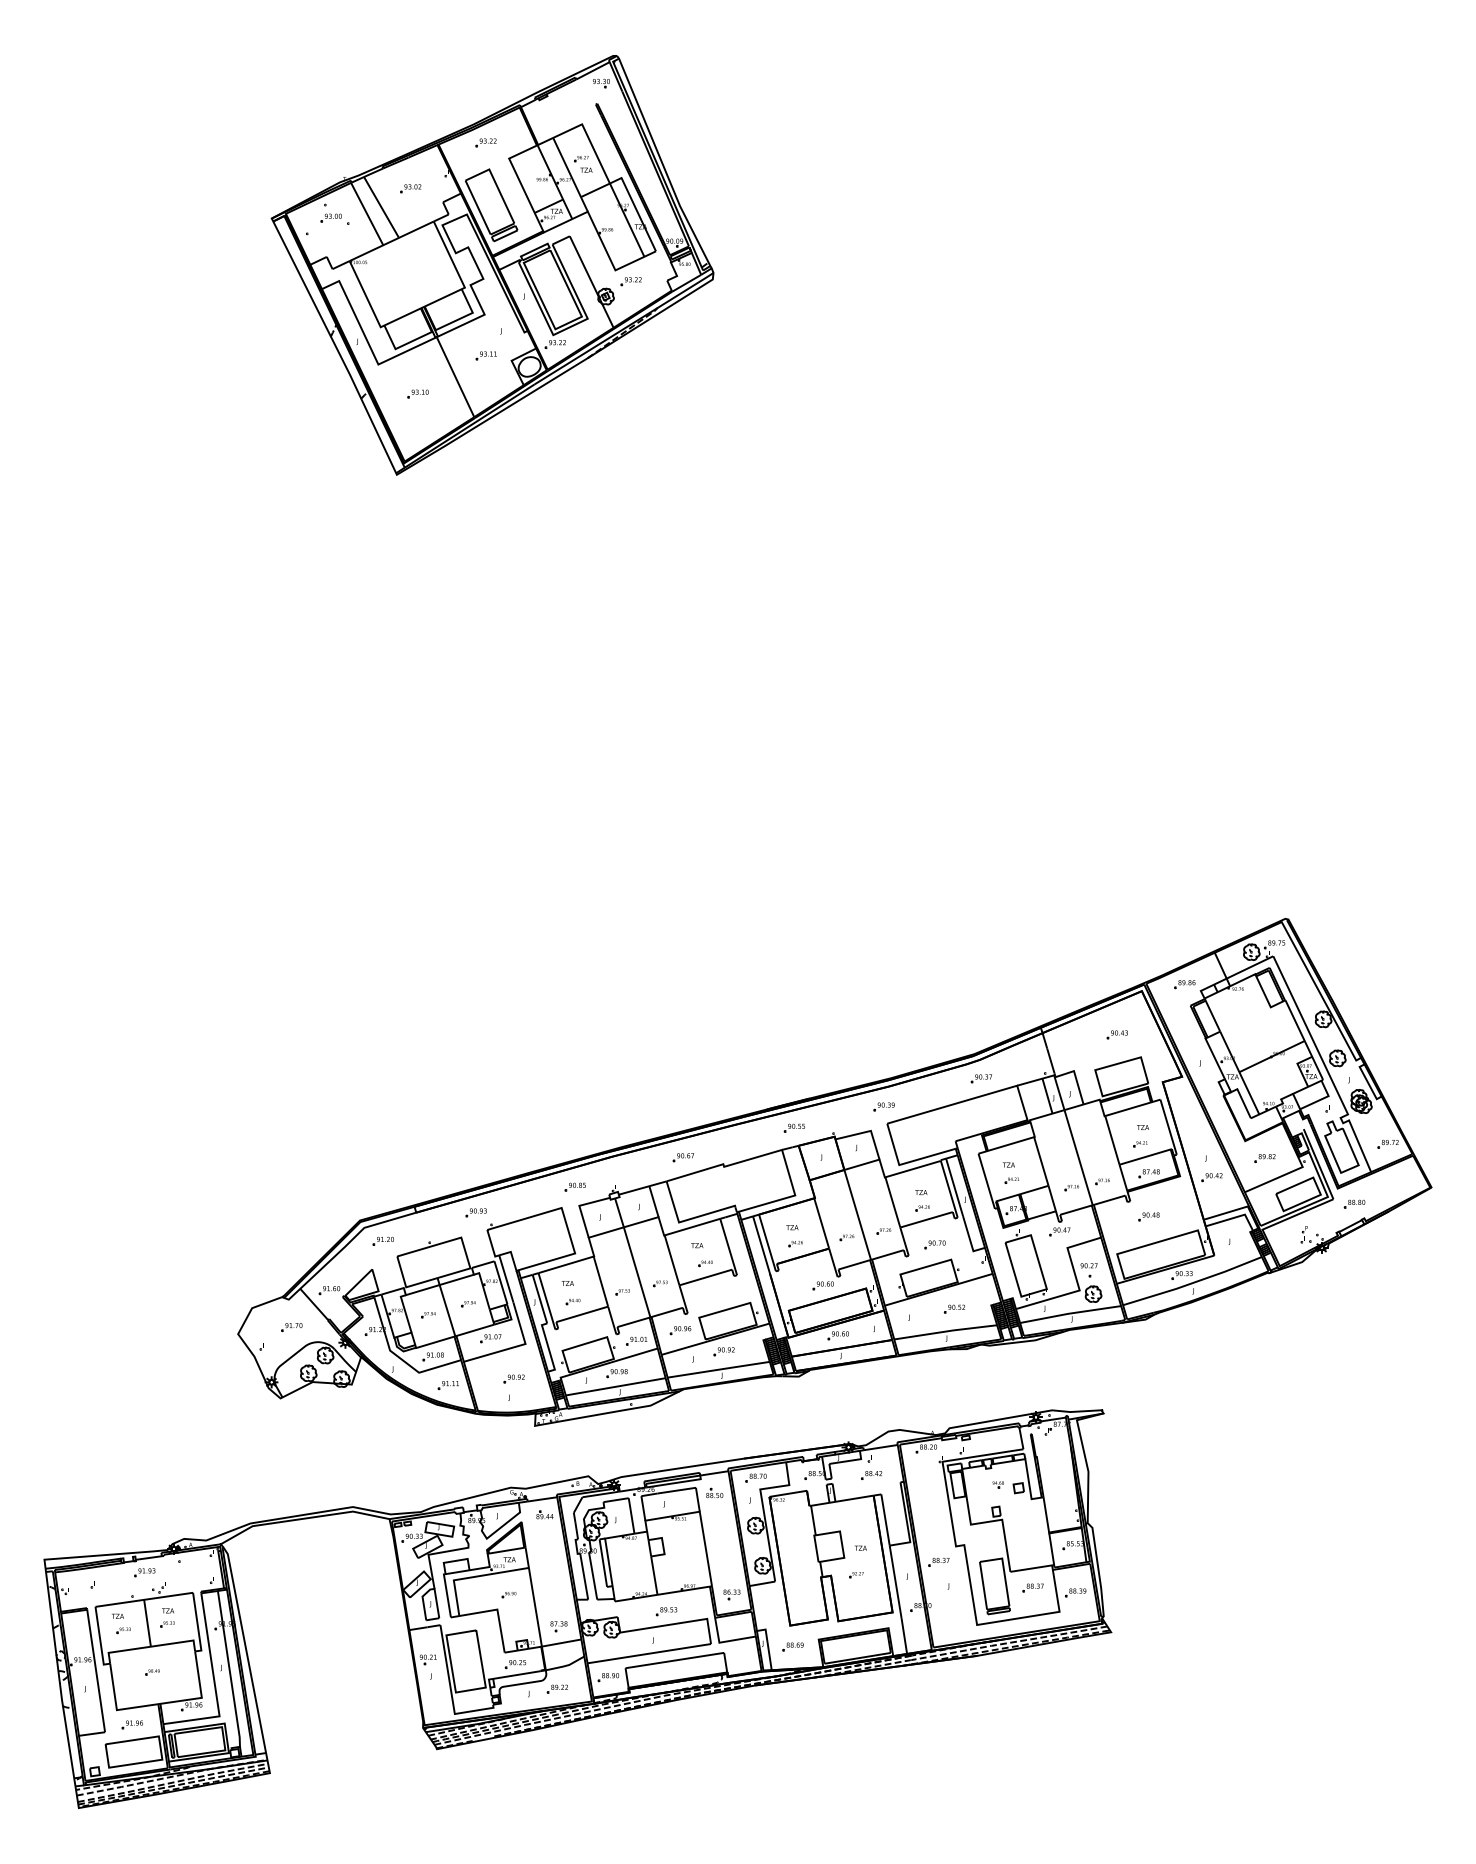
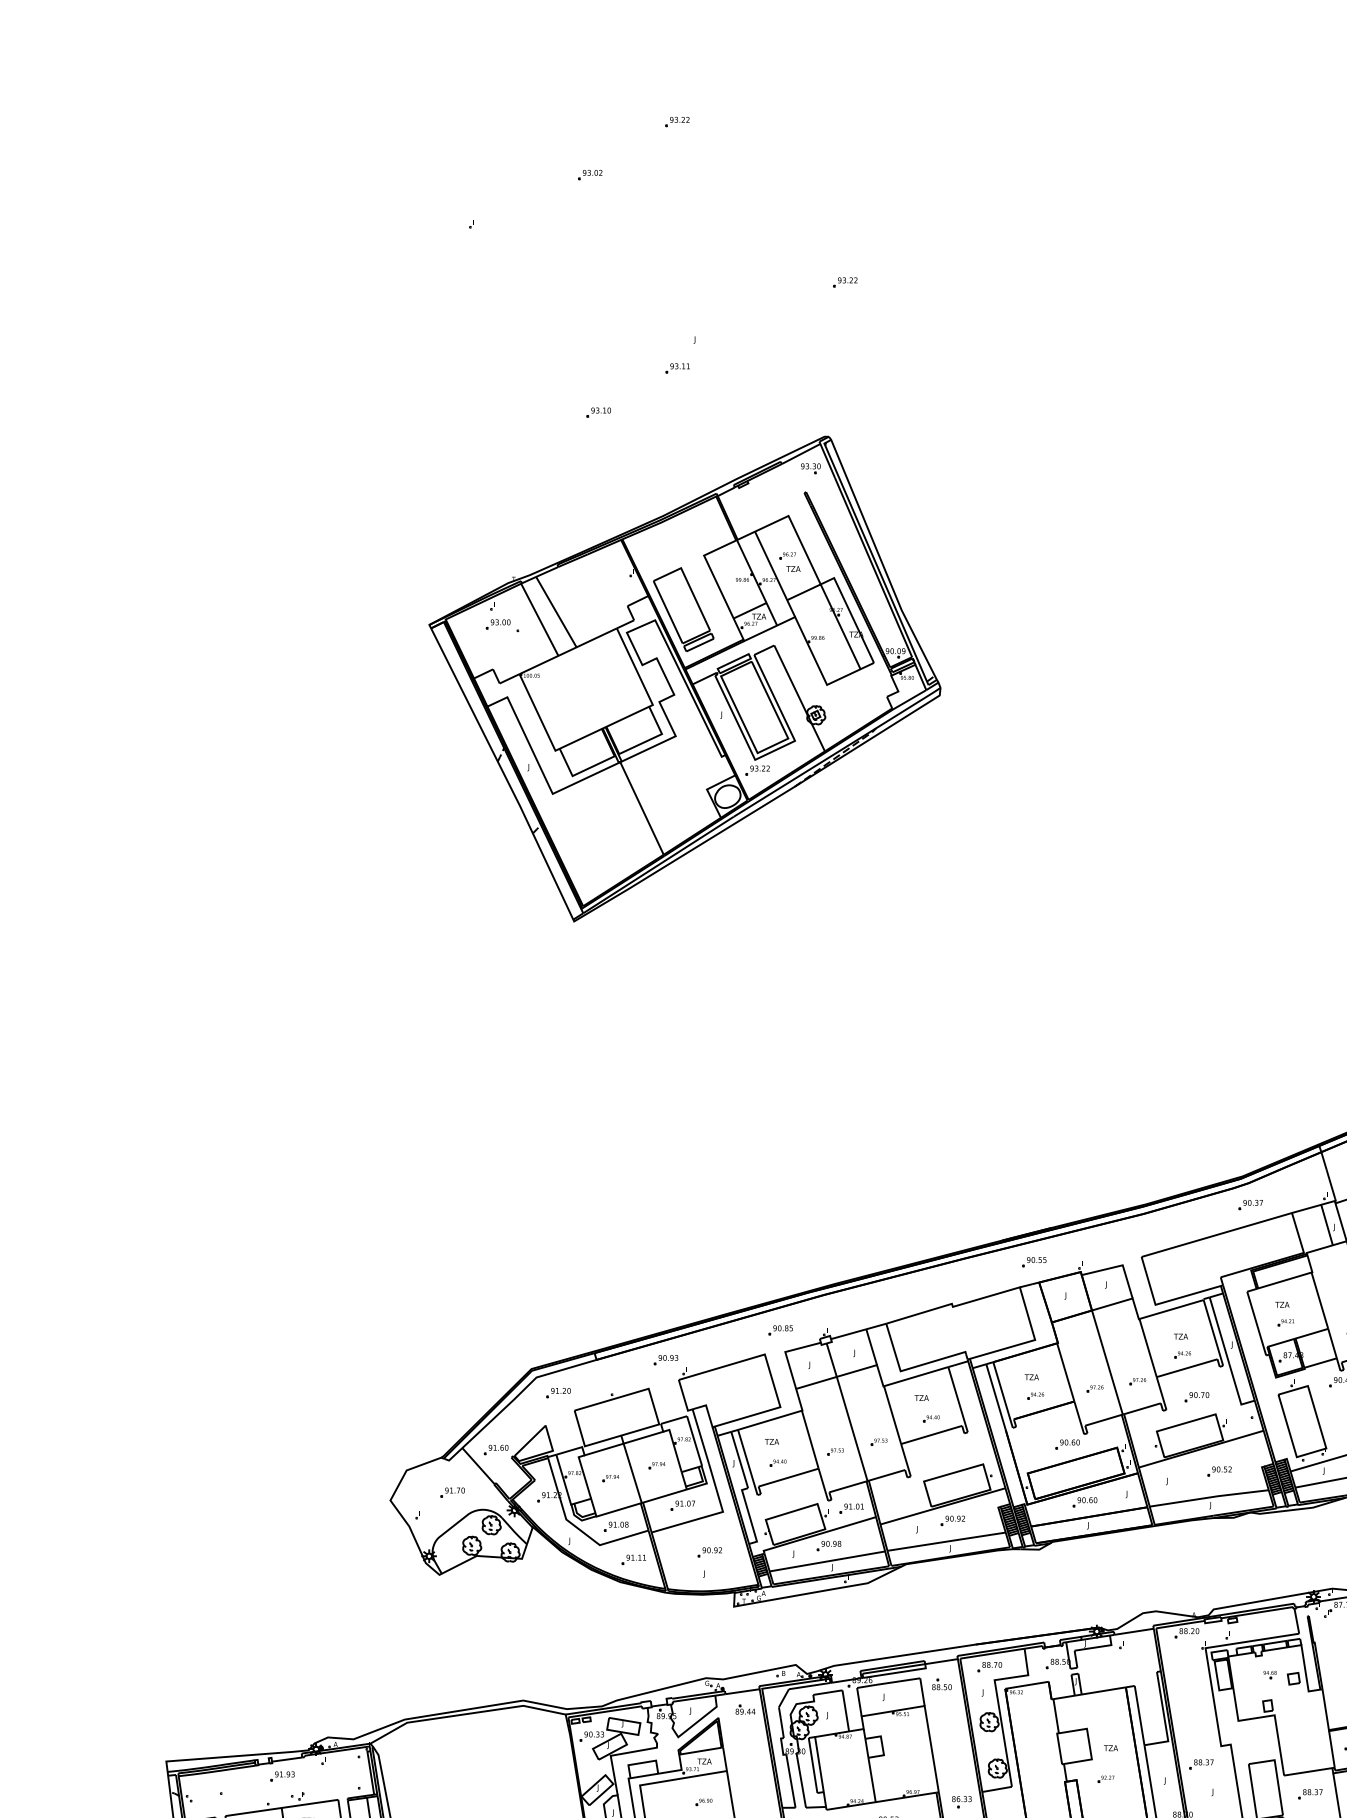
part: (492, 265) -> (684, 679), moved
part: (883, 1106) -> (1137, 1237), removed
part: (682, 1157) -> (904, 1296), removed
part: (680, 1330) -> (902, 1496), removed
part: (871, 1475) -> (1123, 1664), removed

